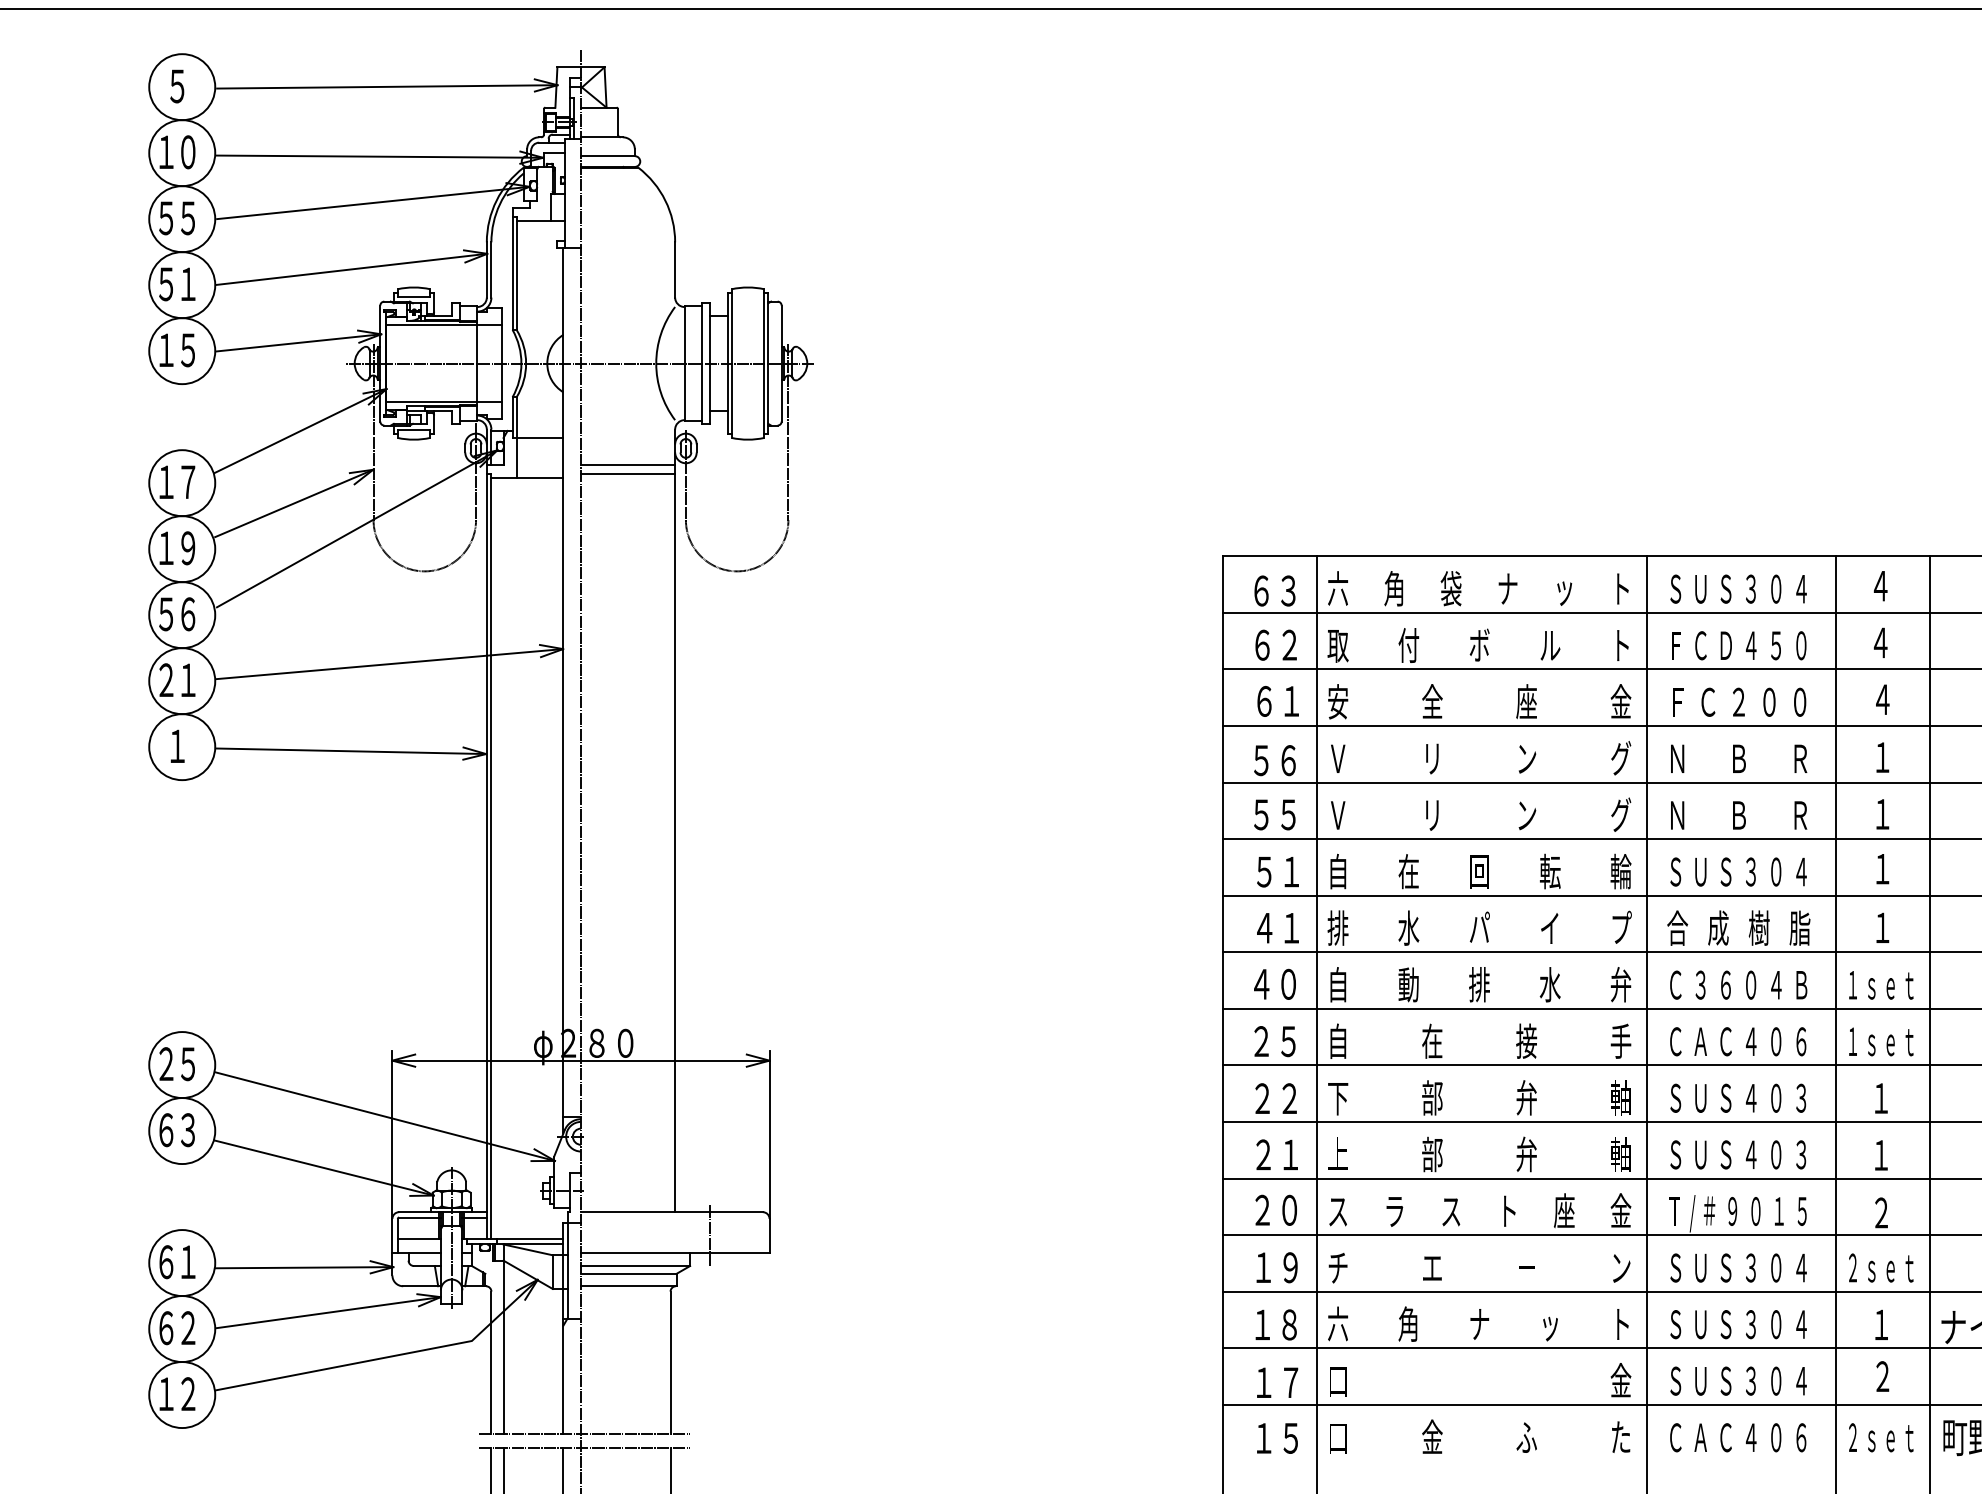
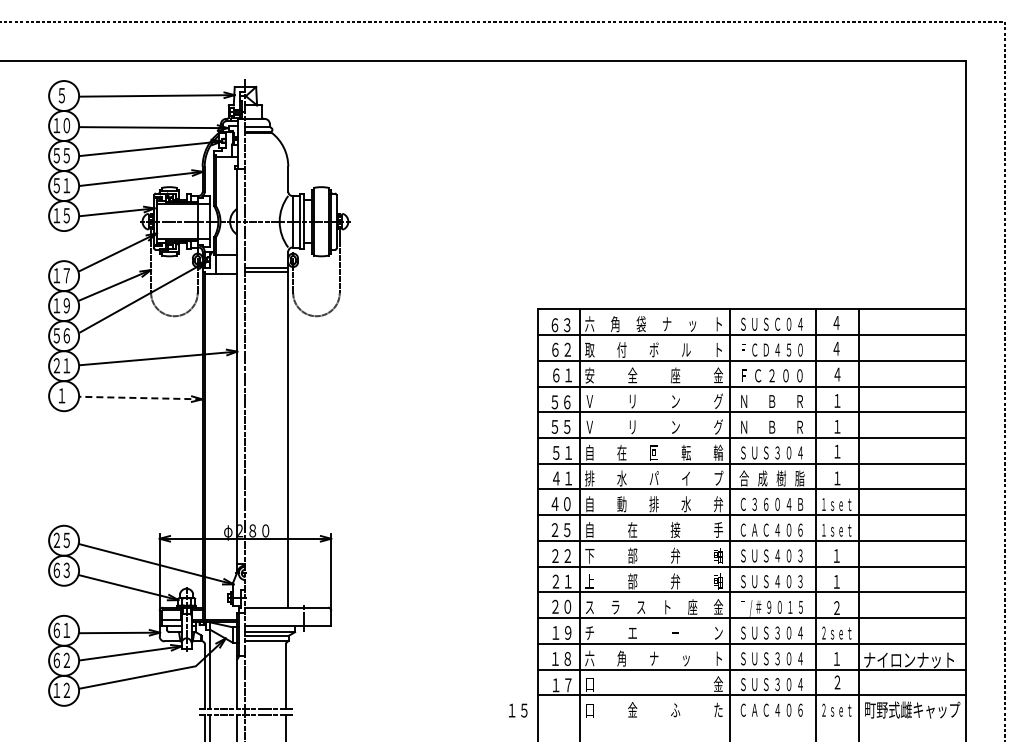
text: (1750, 587) -> (777, 323), ３ -> Ｃ
line: (350, 752) -> (140, 398), solid -> dashed
text: (1278, 1438) -> (518, 710), moved

